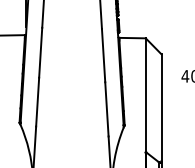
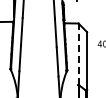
line: (145, 95) -> (78, 54), solid -> dashed

